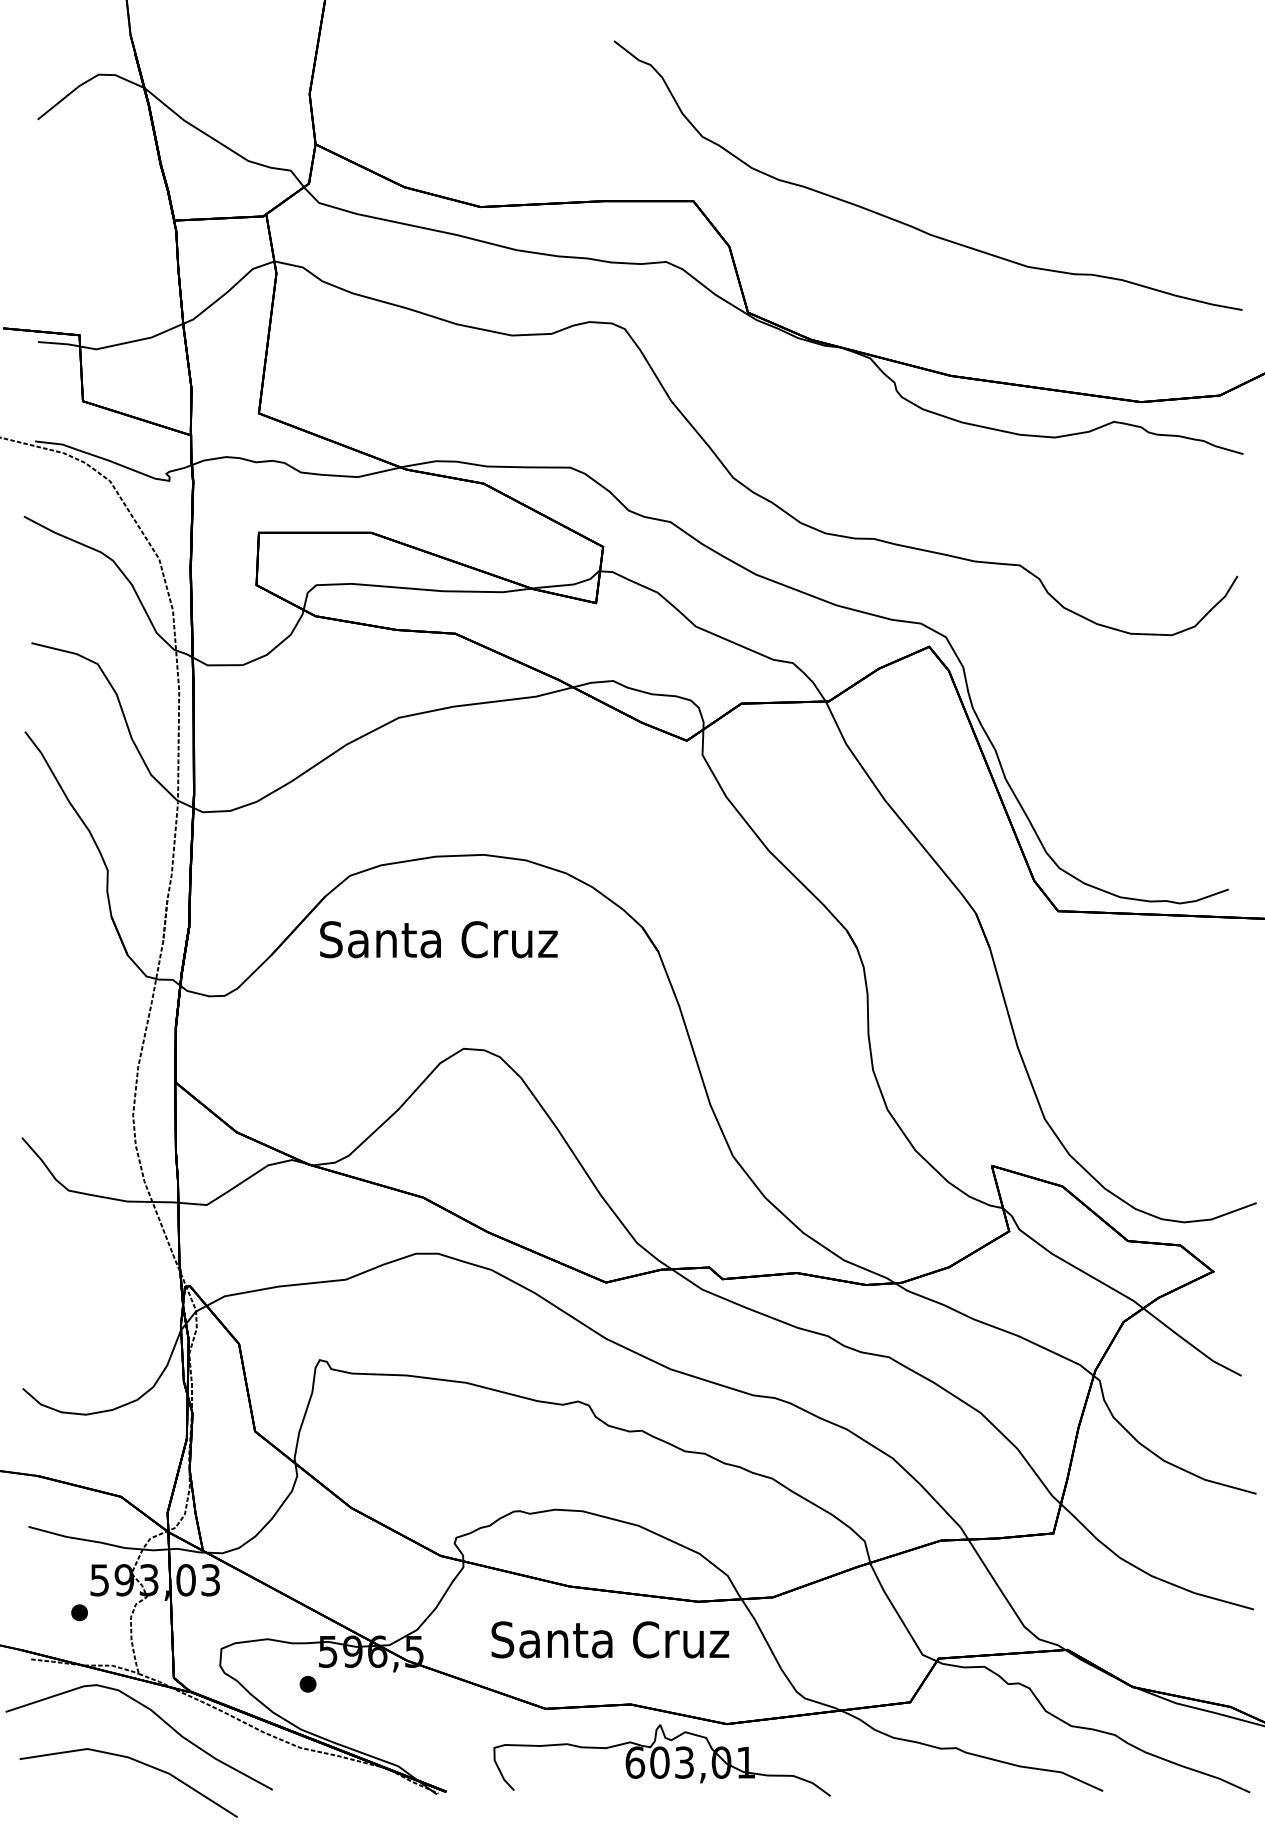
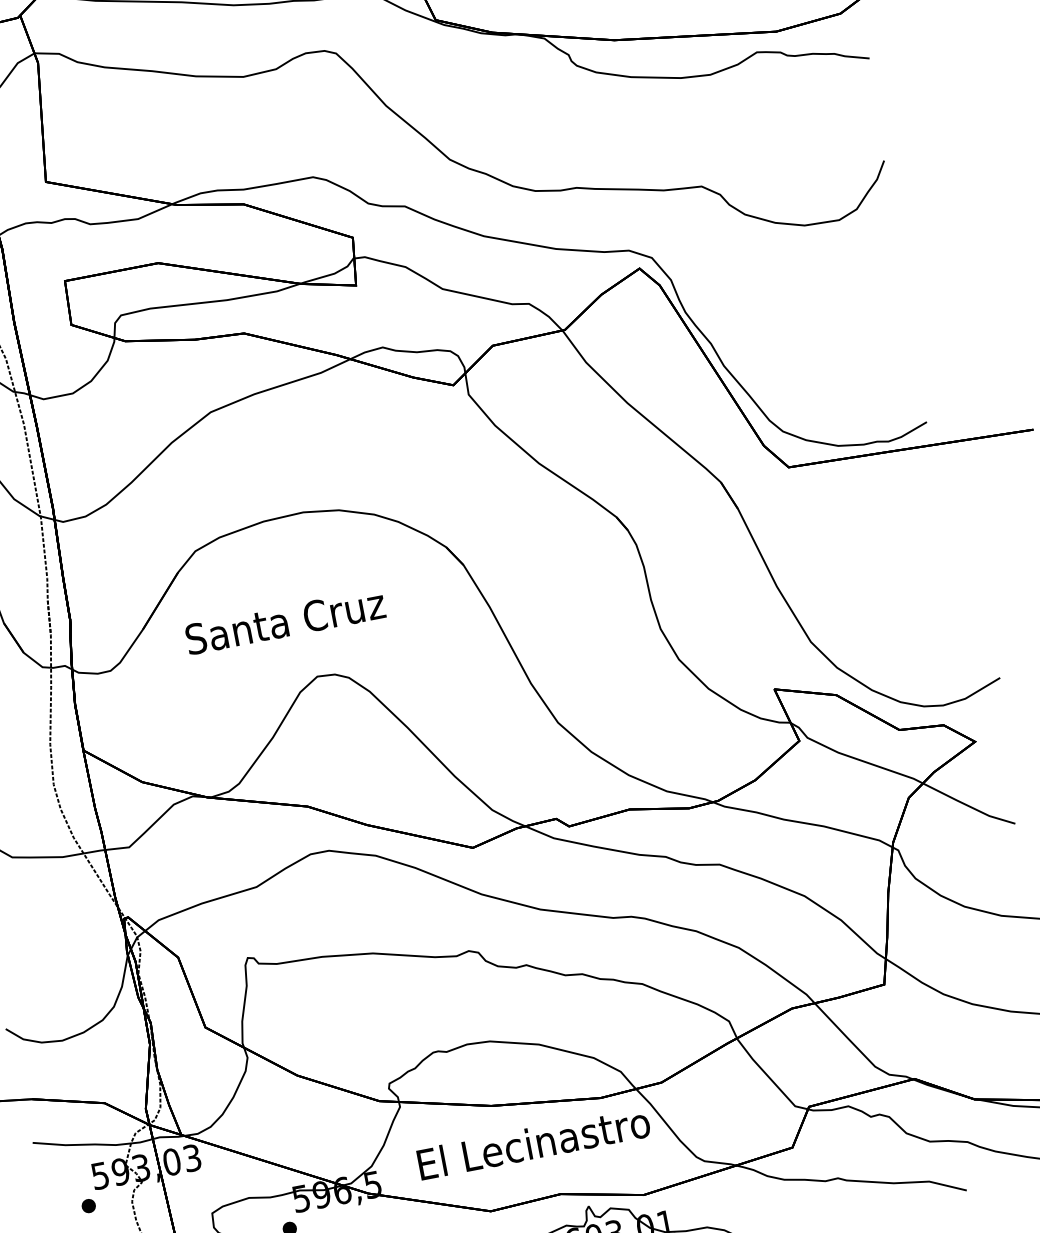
text: (438, 939) -> (285, 621), moved
text: (610, 1639) -> (533, 1143), Santa Cruz -> El Lecinastro

